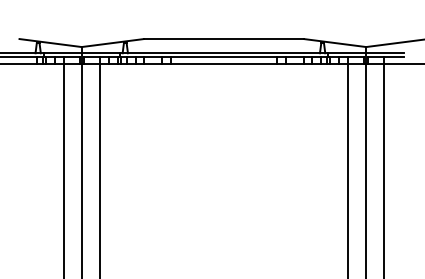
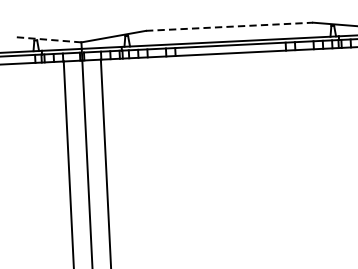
line: (223, 39) -> (229, 27), solid -> dashed
line: (50, 42) -> (48, 39), solid -> dashed

